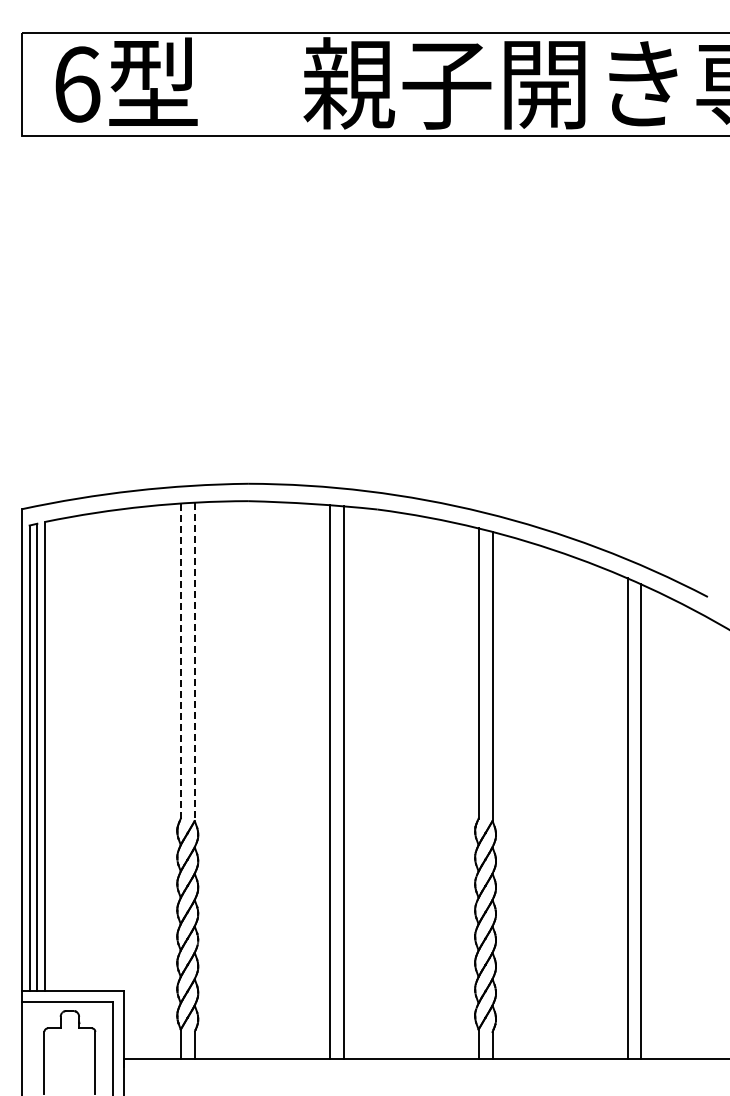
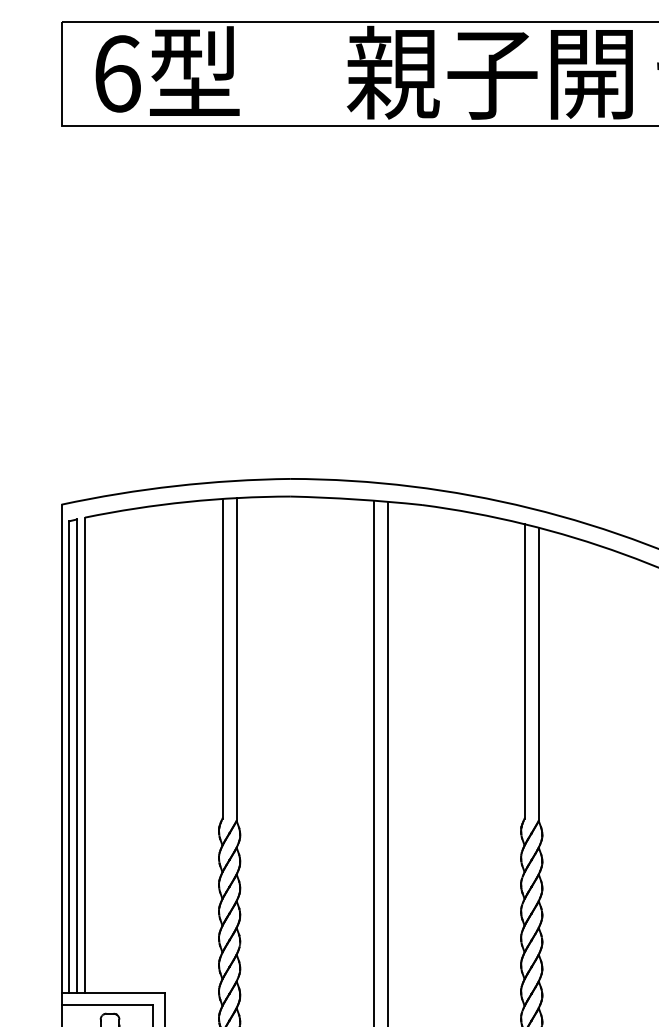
line: (180, 661) -> (222, 659), dashed -> solid
line: (194, 662) -> (236, 660), dashed -> solid

